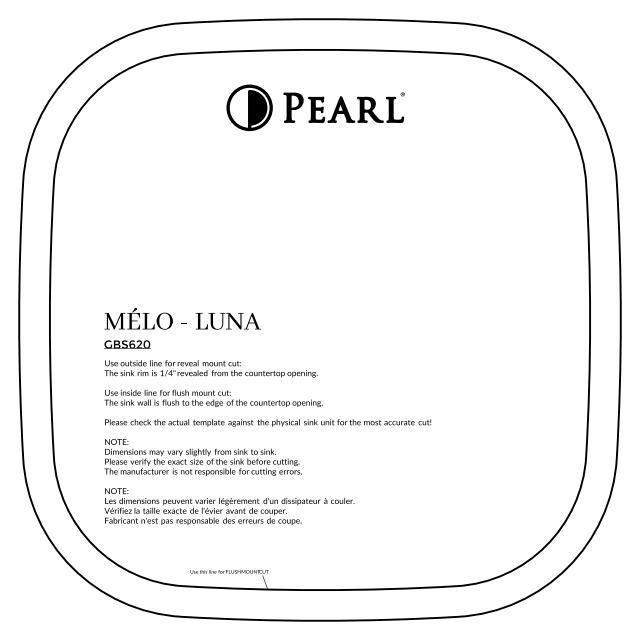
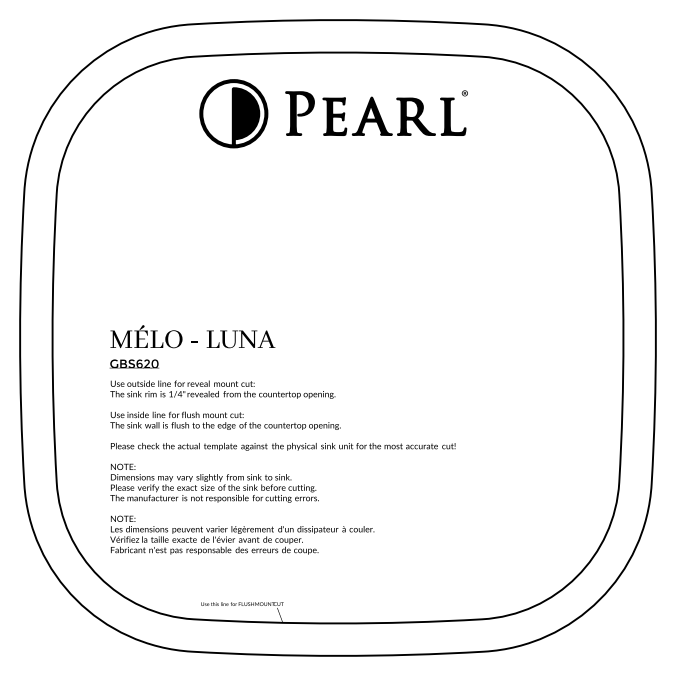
part: (315, 107) -> (333, 113), size x1.43

